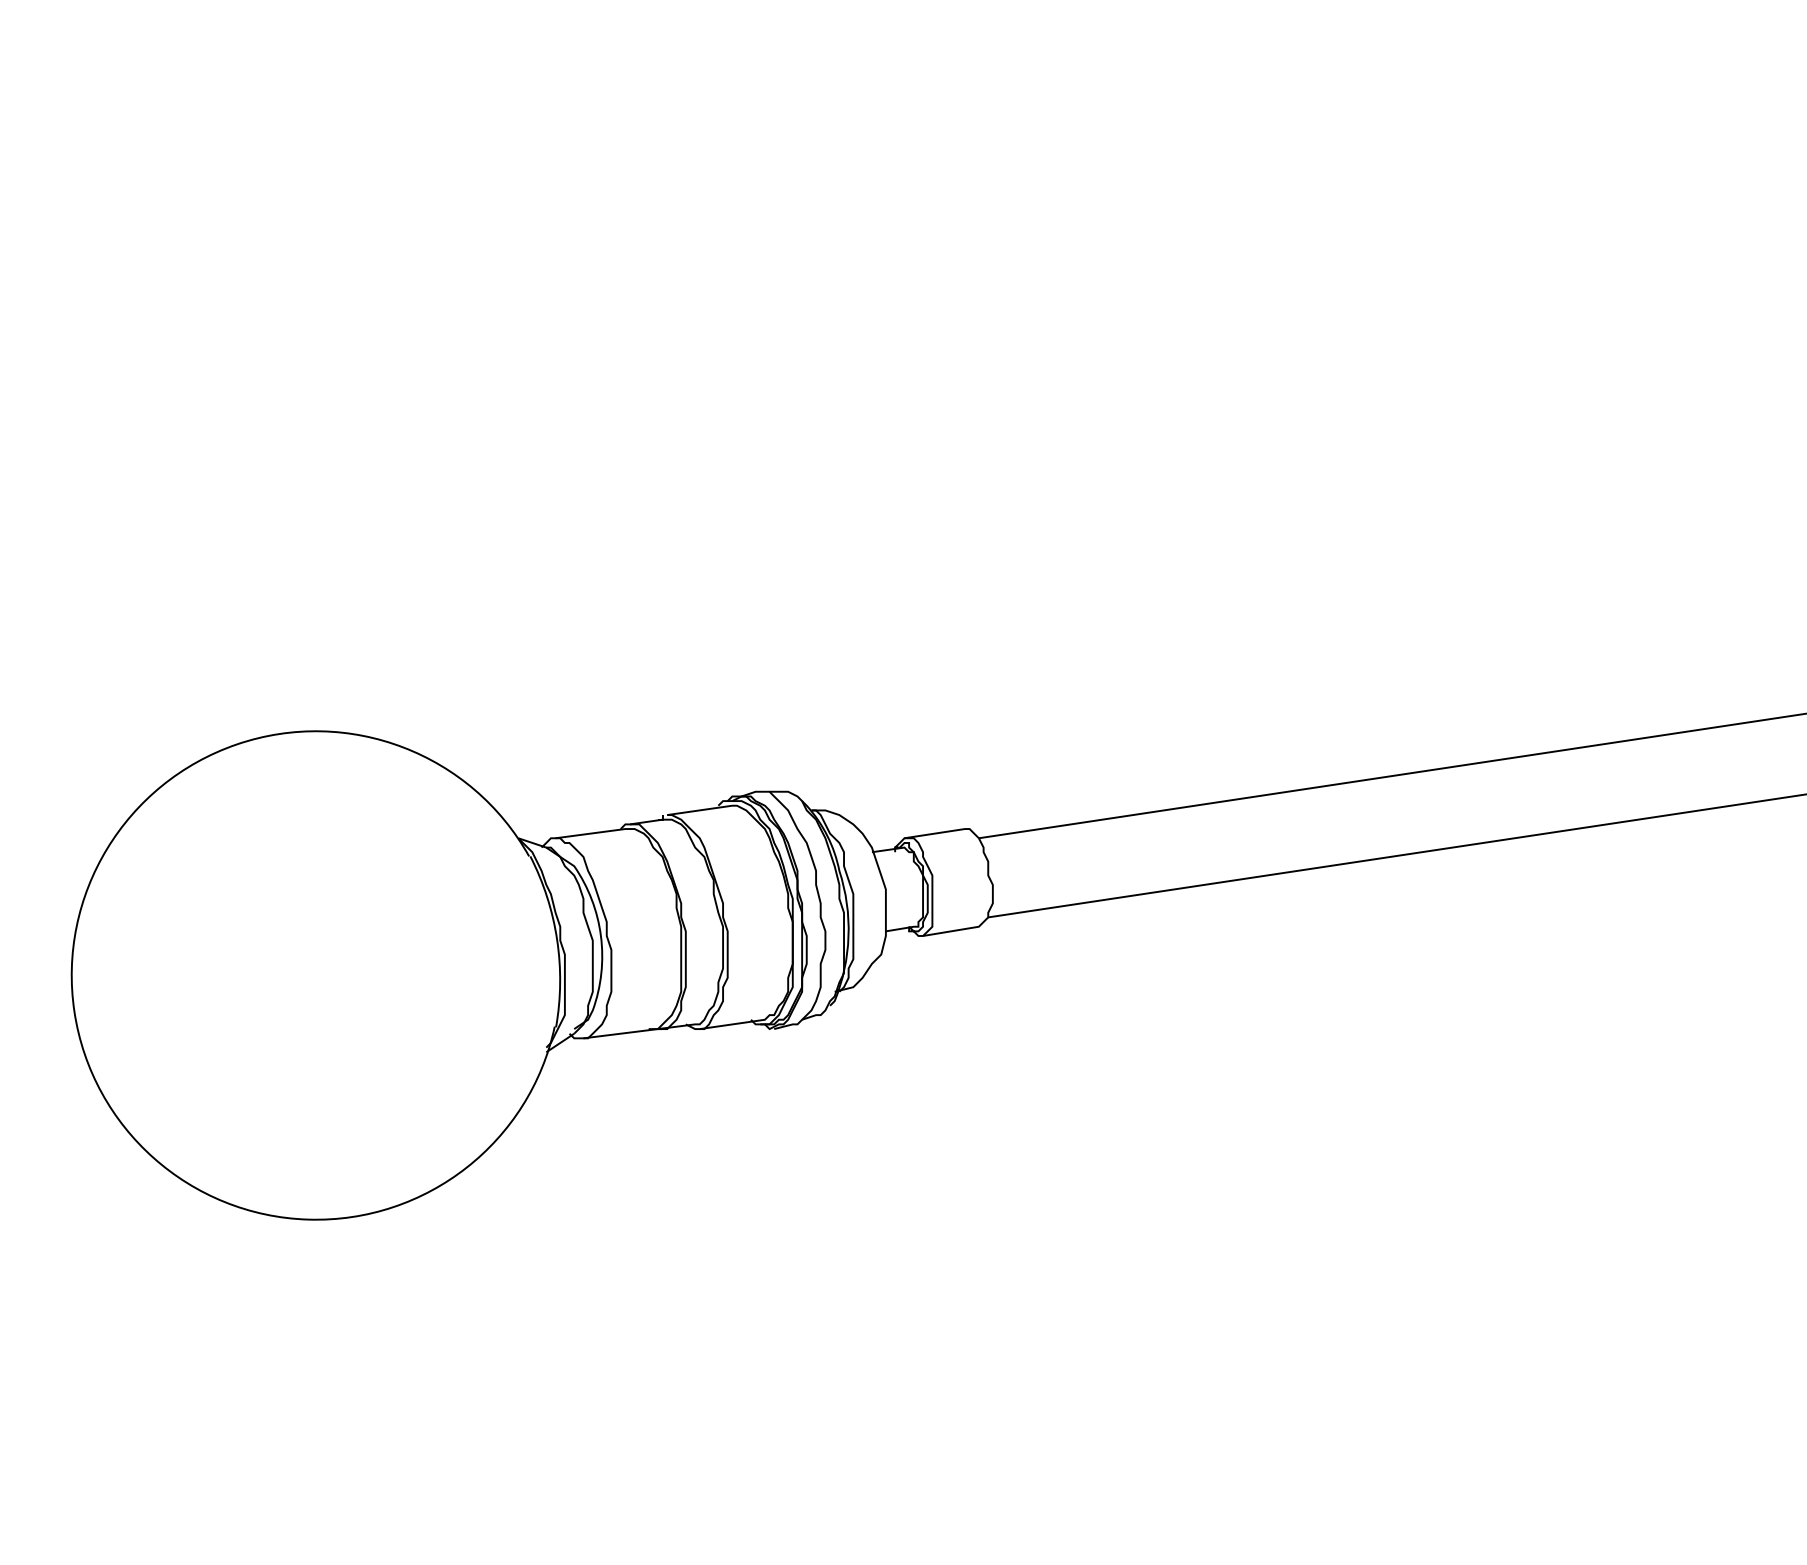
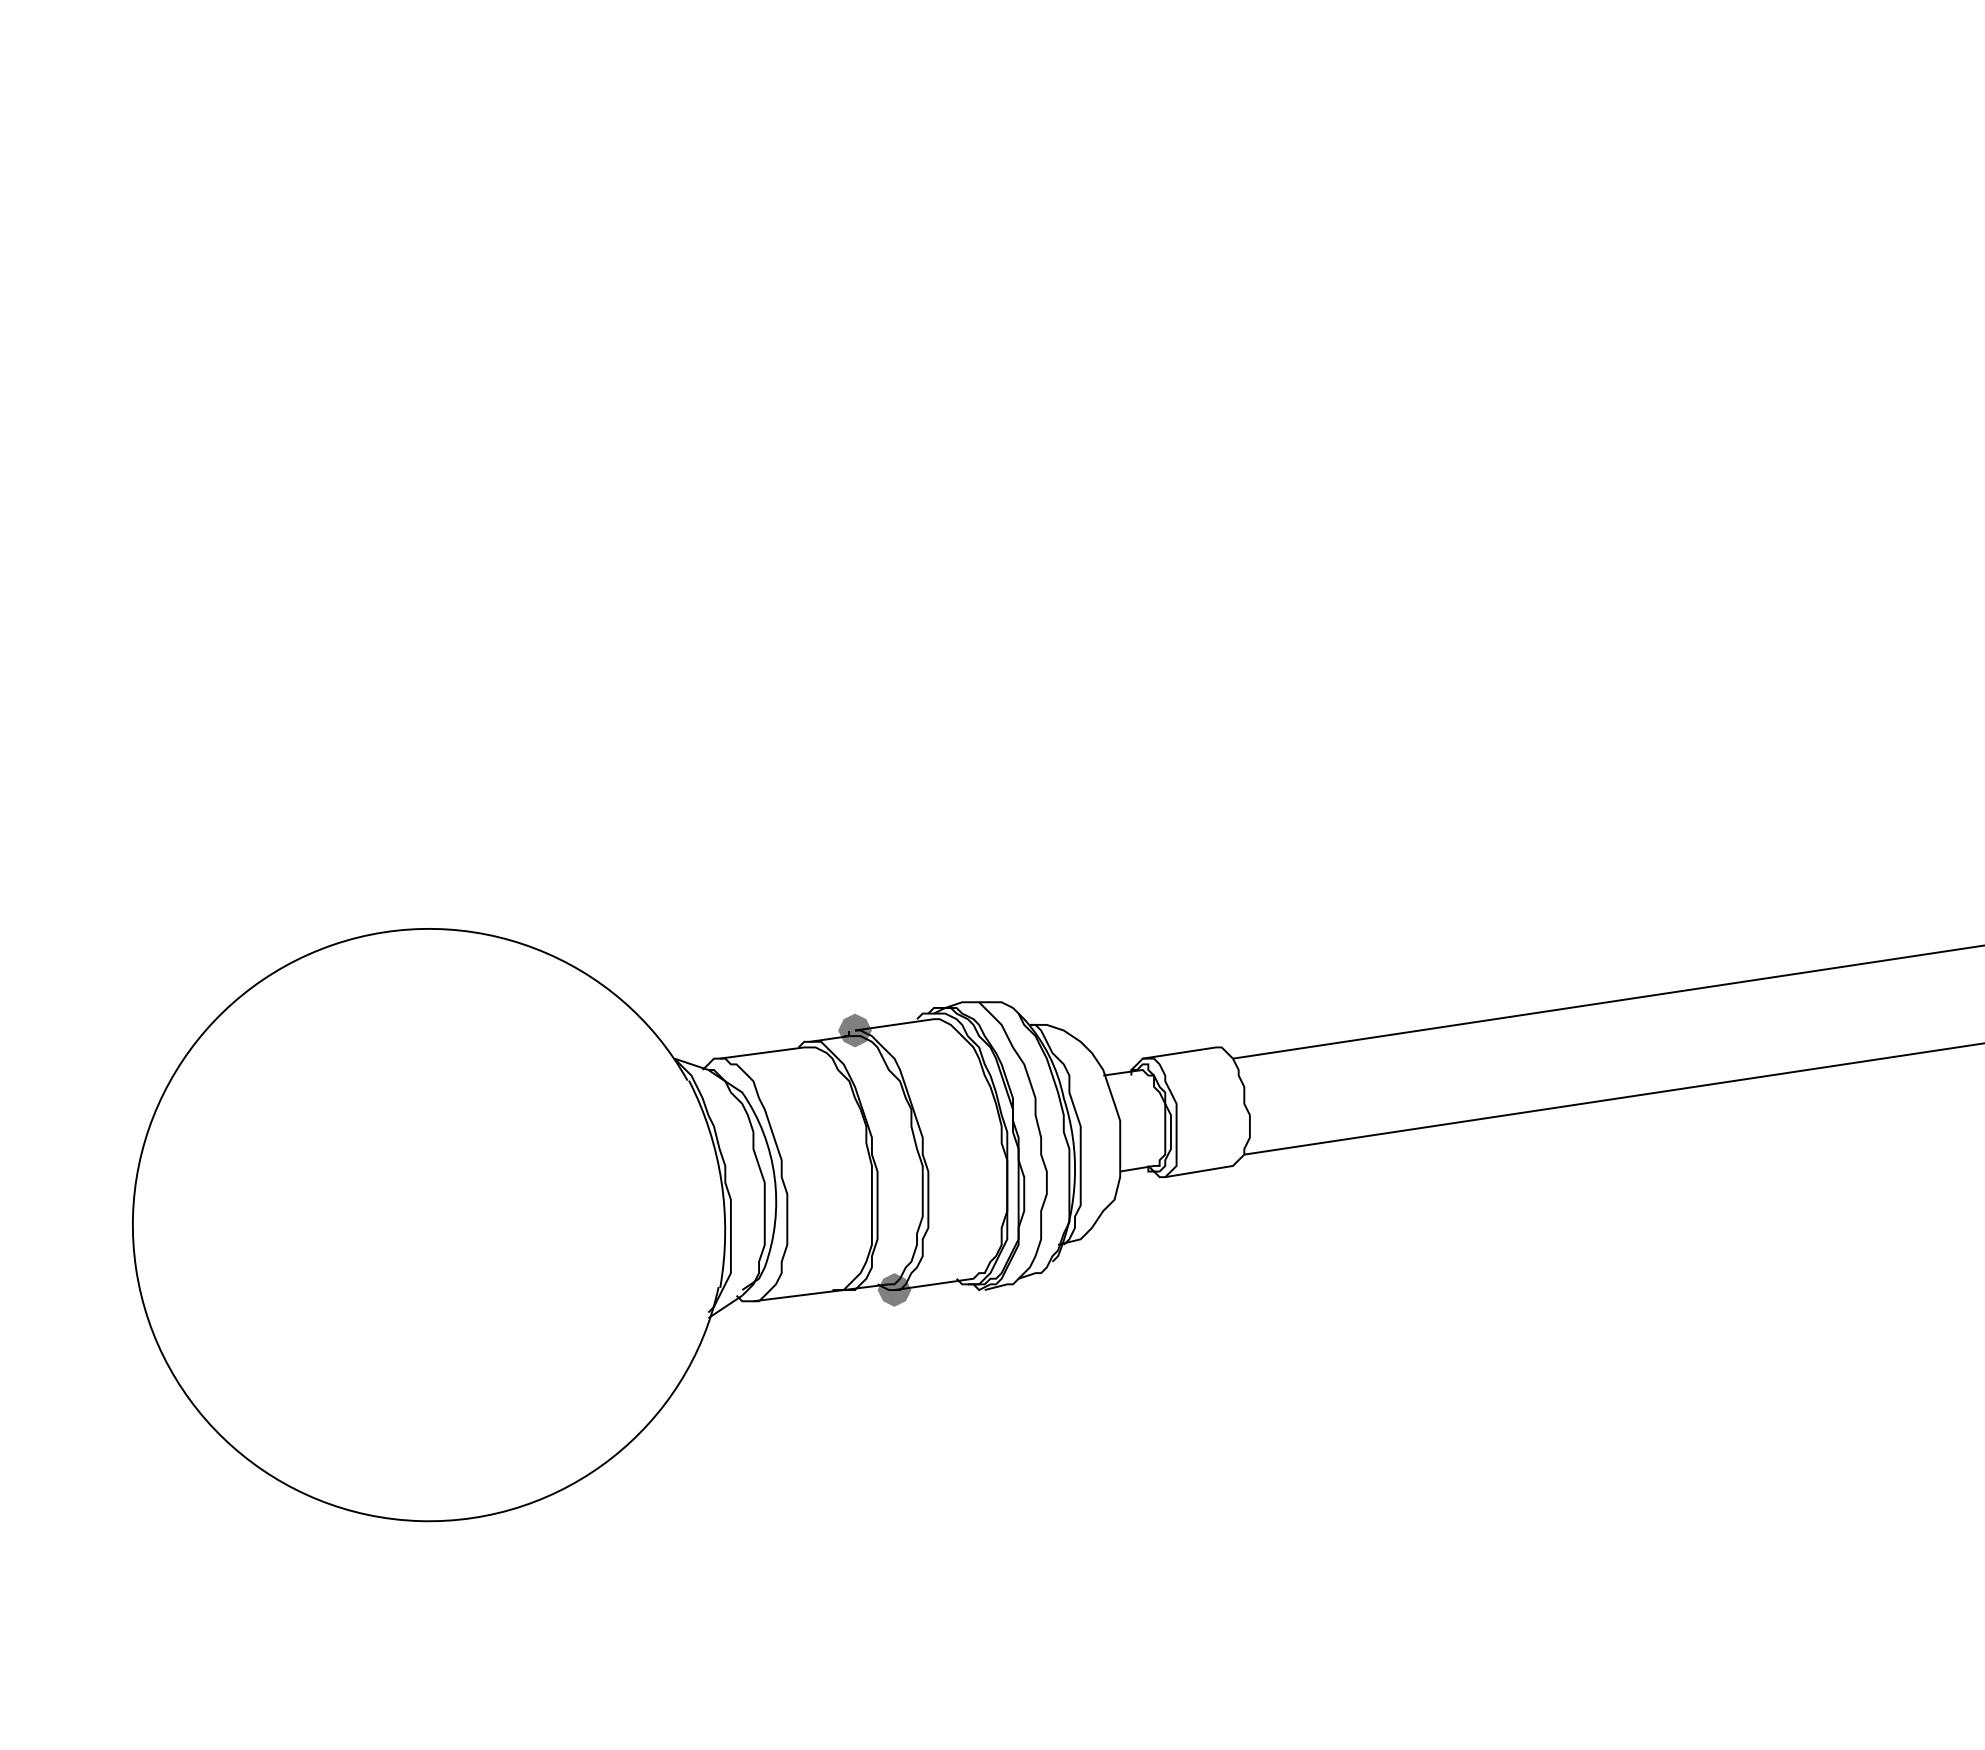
fill: (667, 815) -> (855, 1031), added
fill: (699, 1028) -> (894, 1289), added

